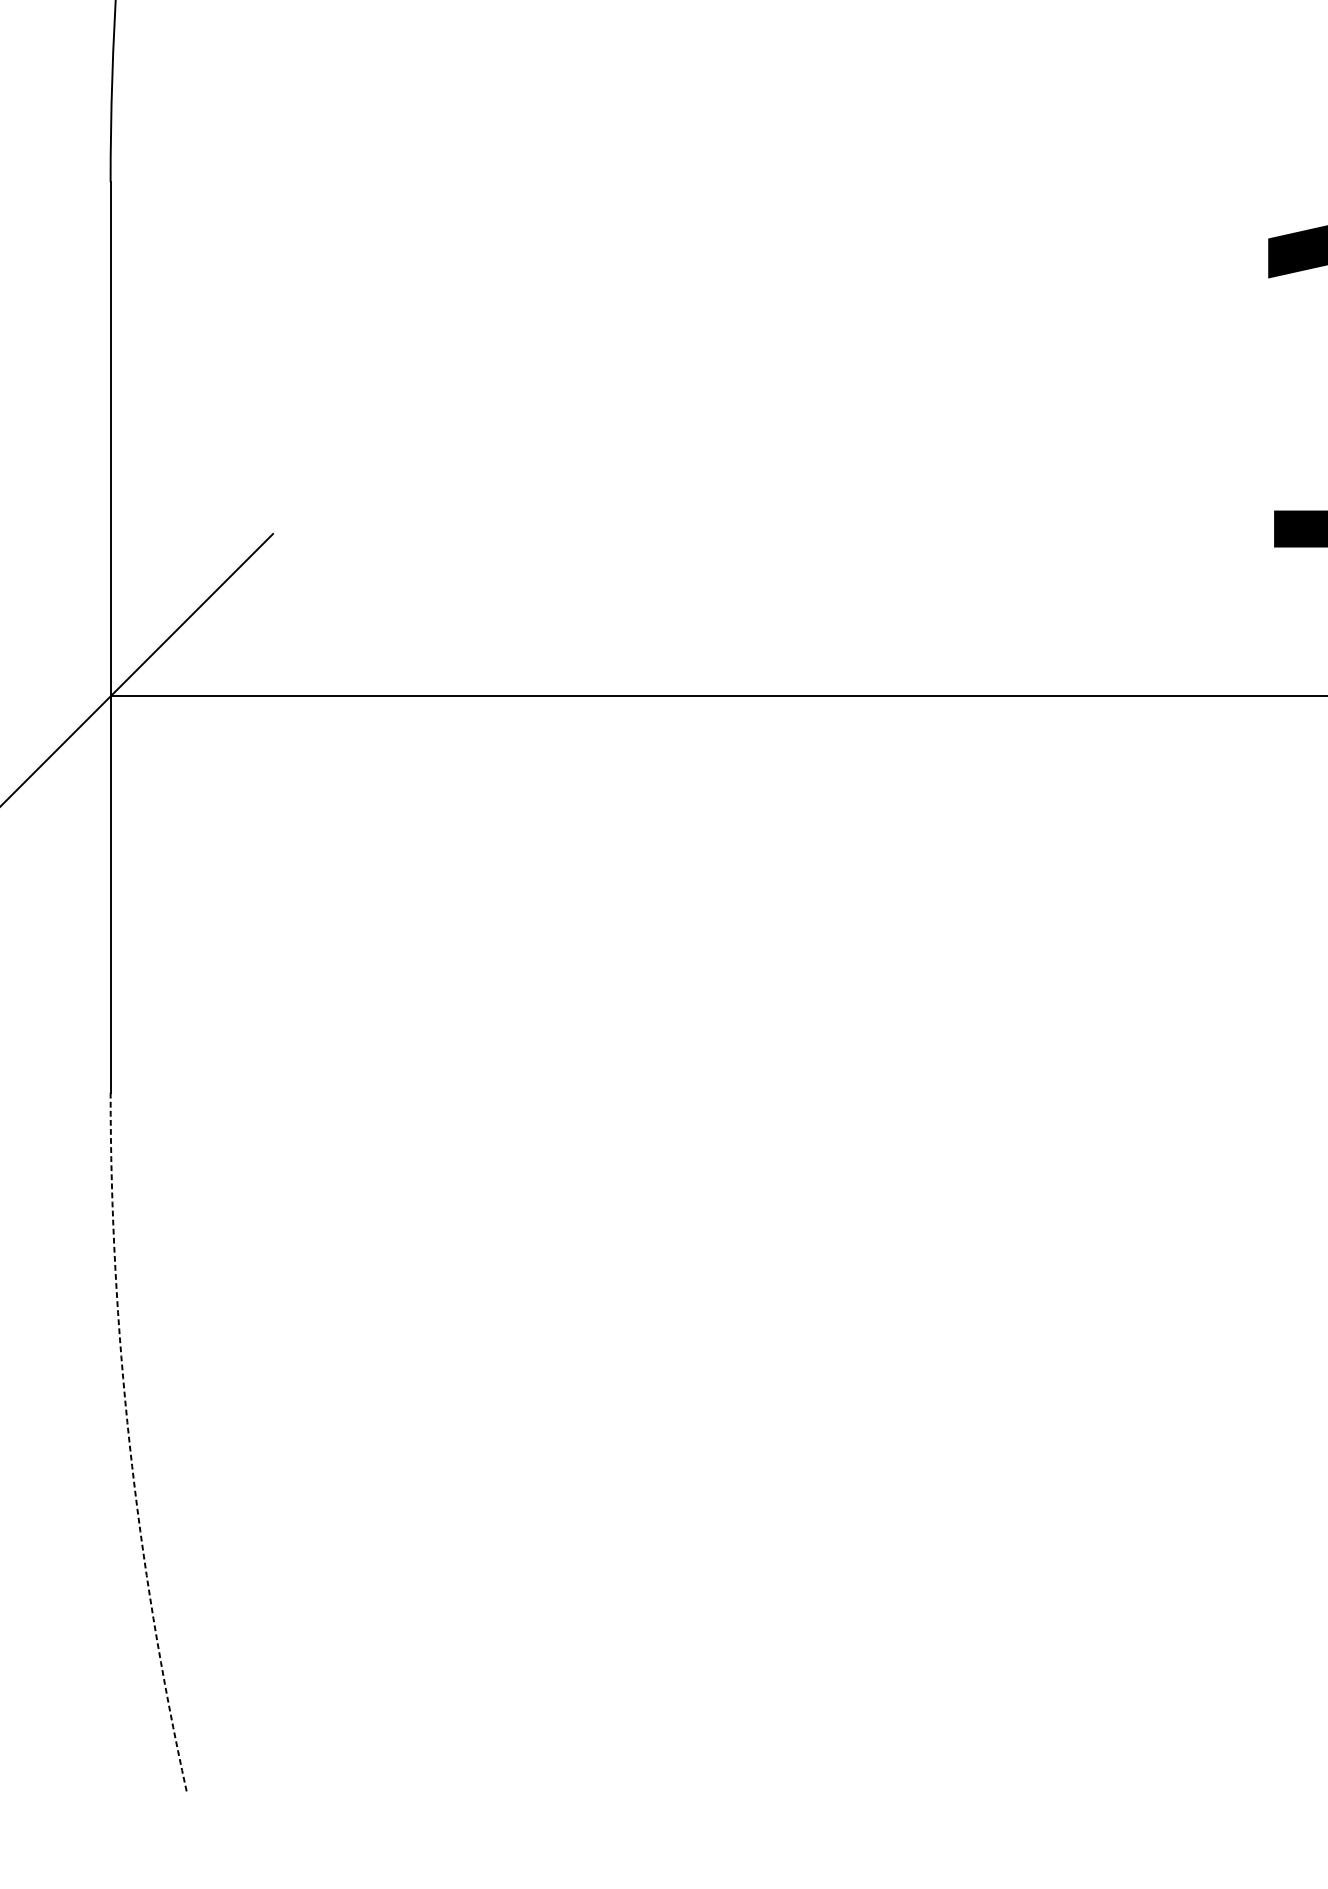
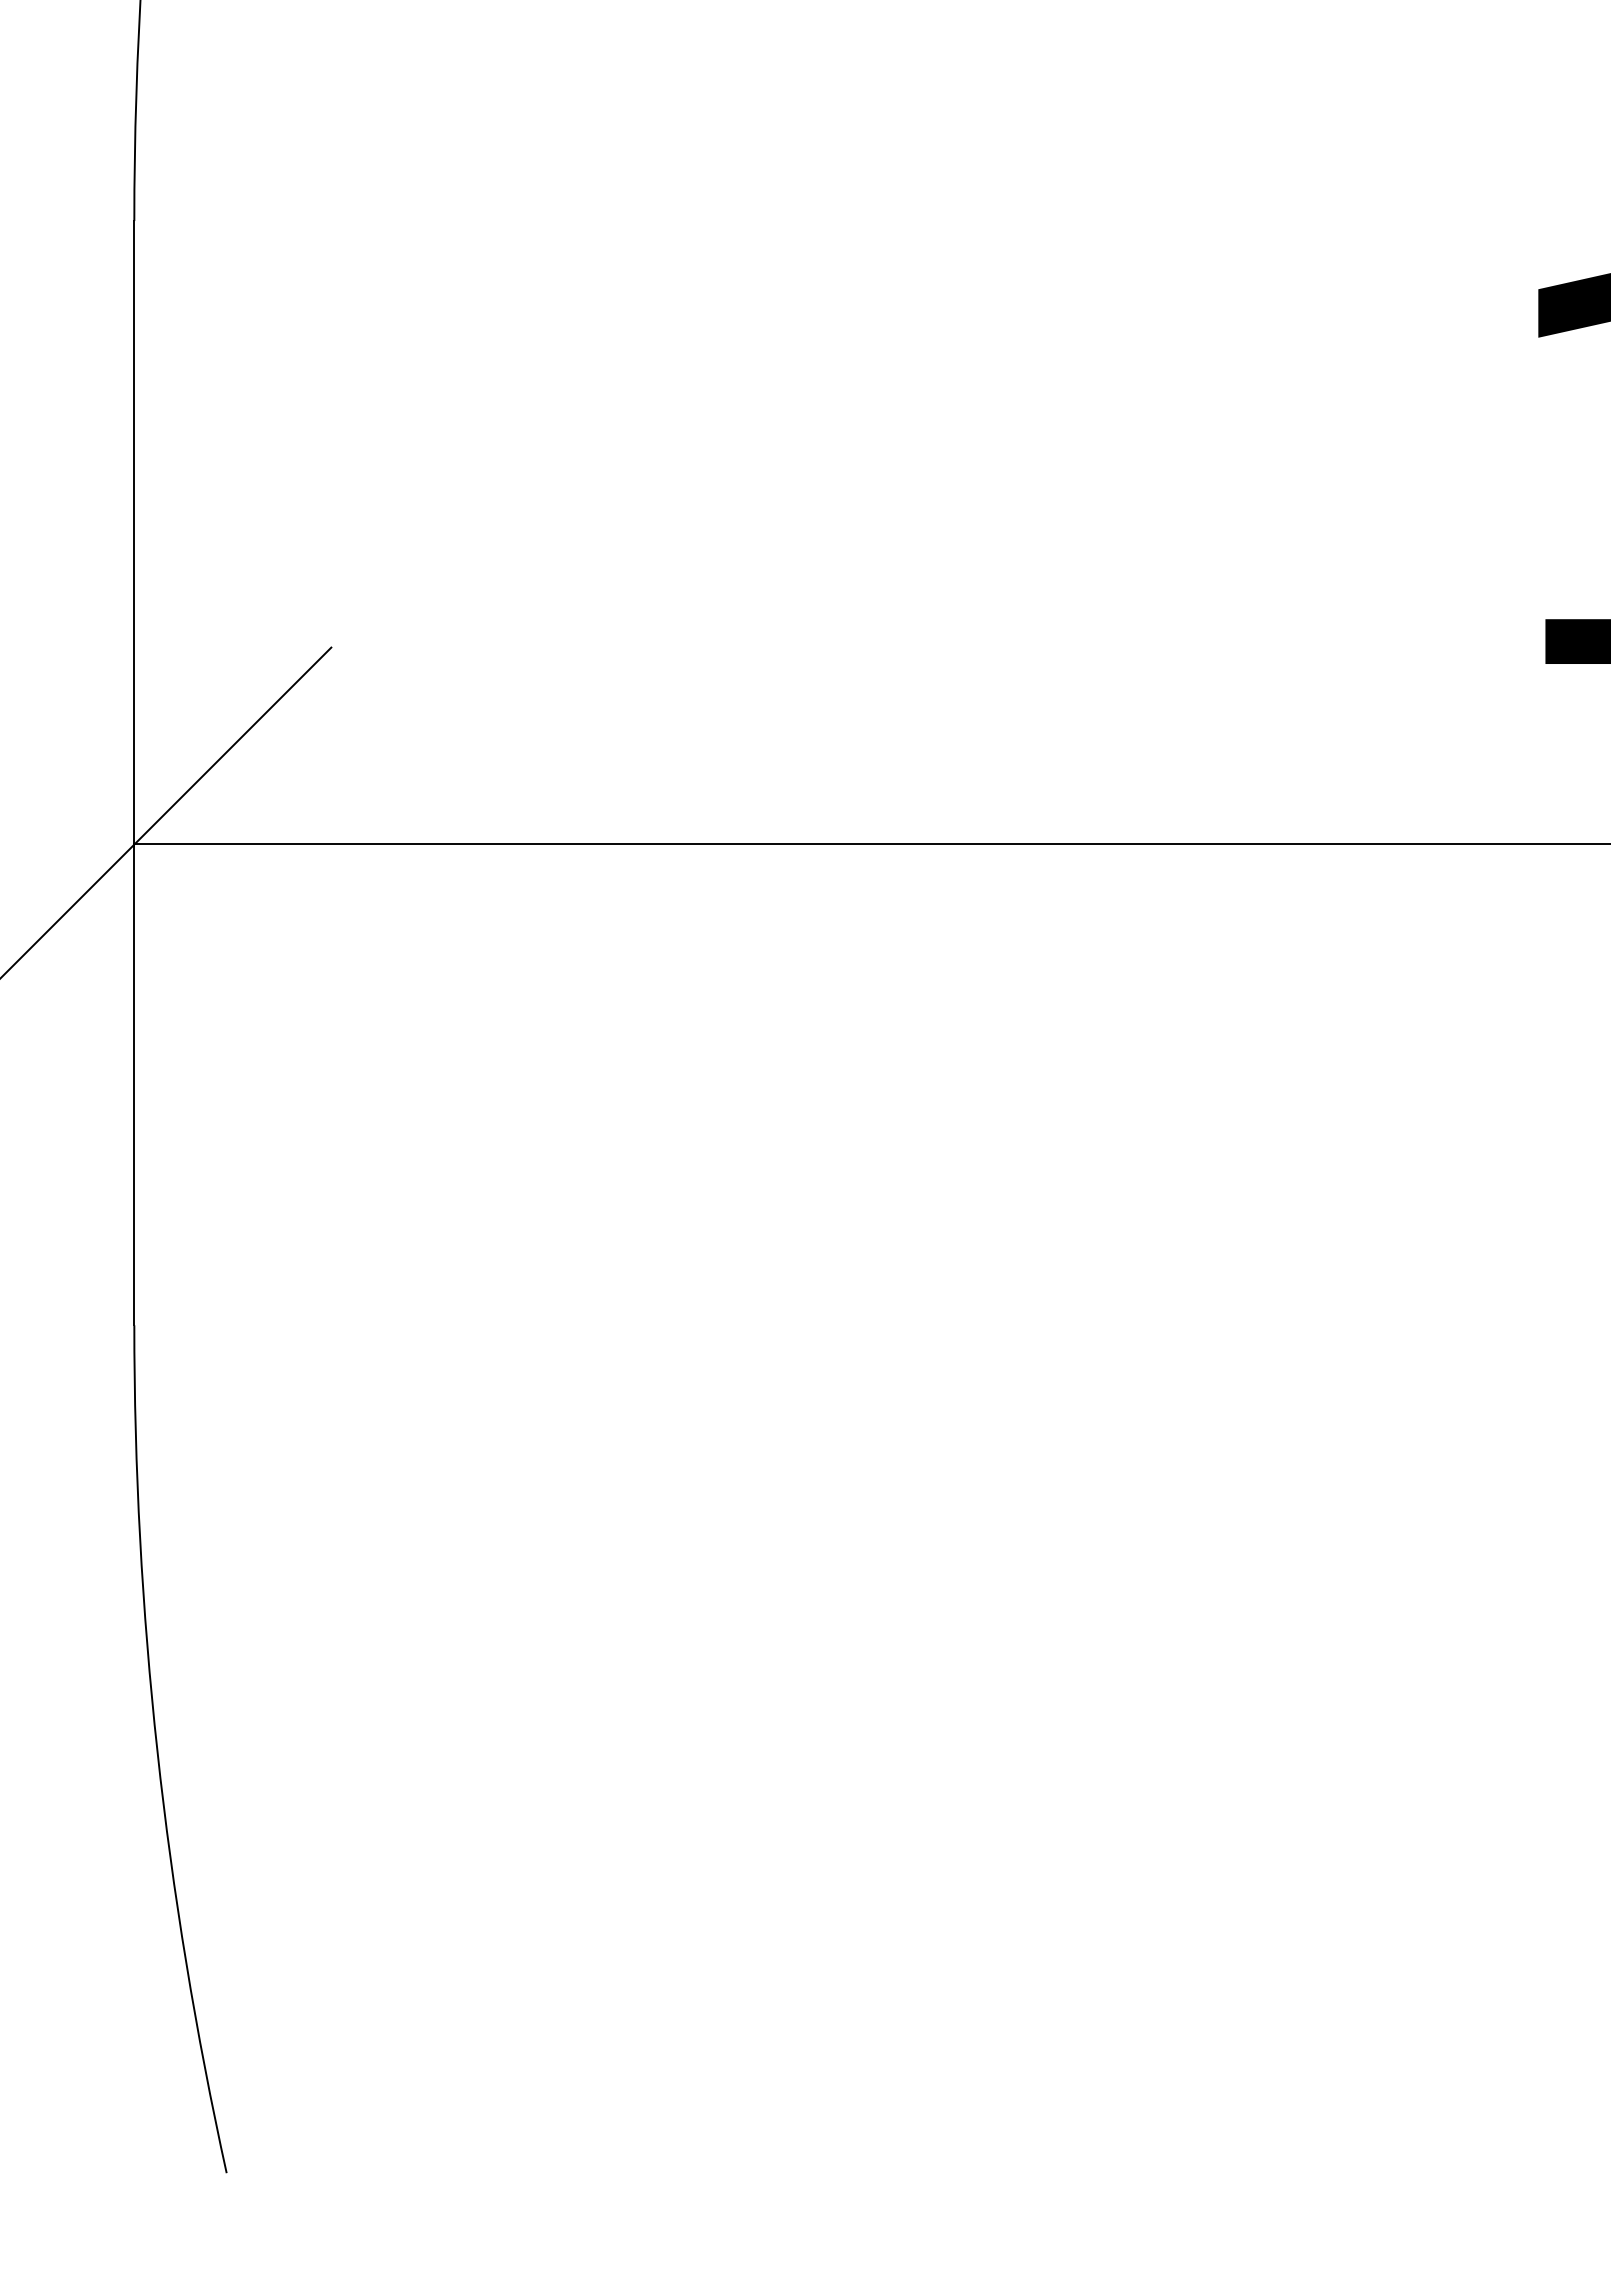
arc: (129, 1444) -> (157, 1751), dashed -> solid

